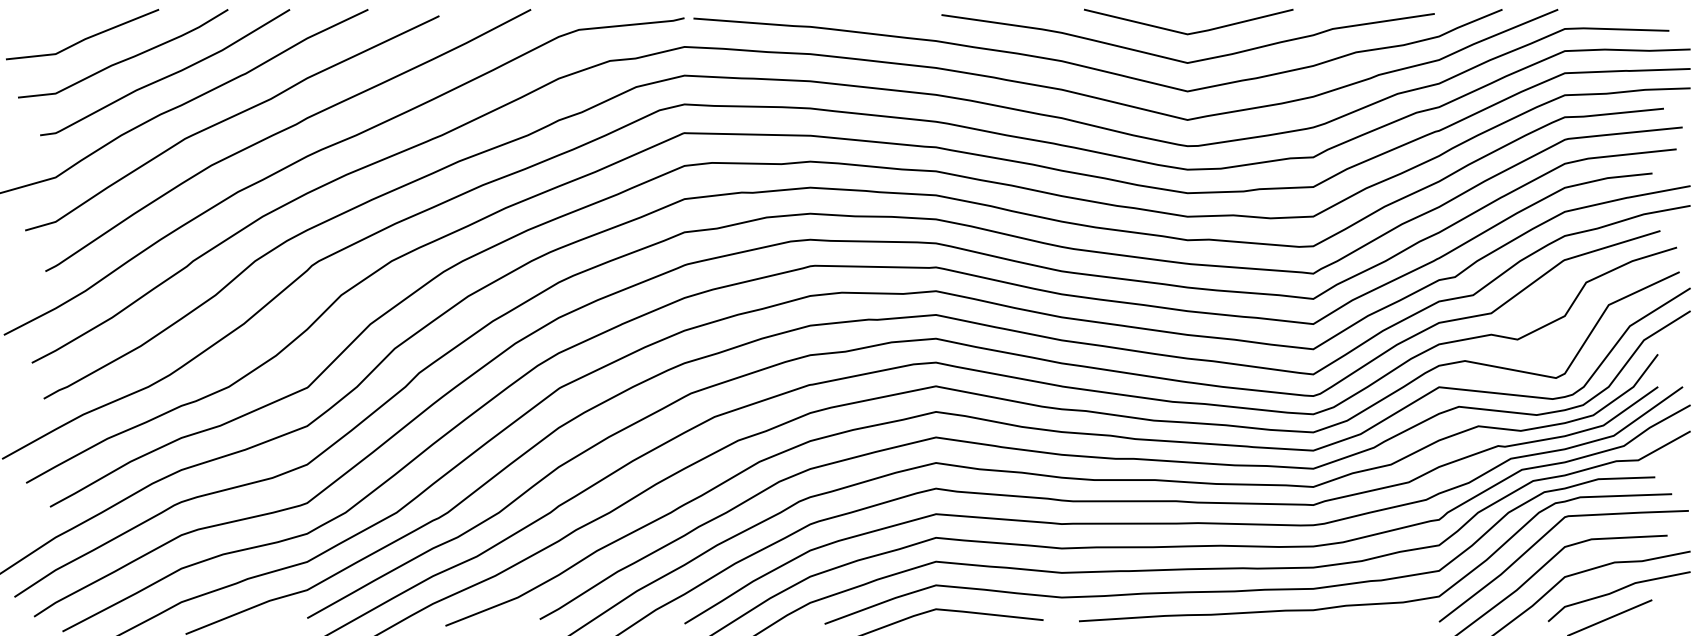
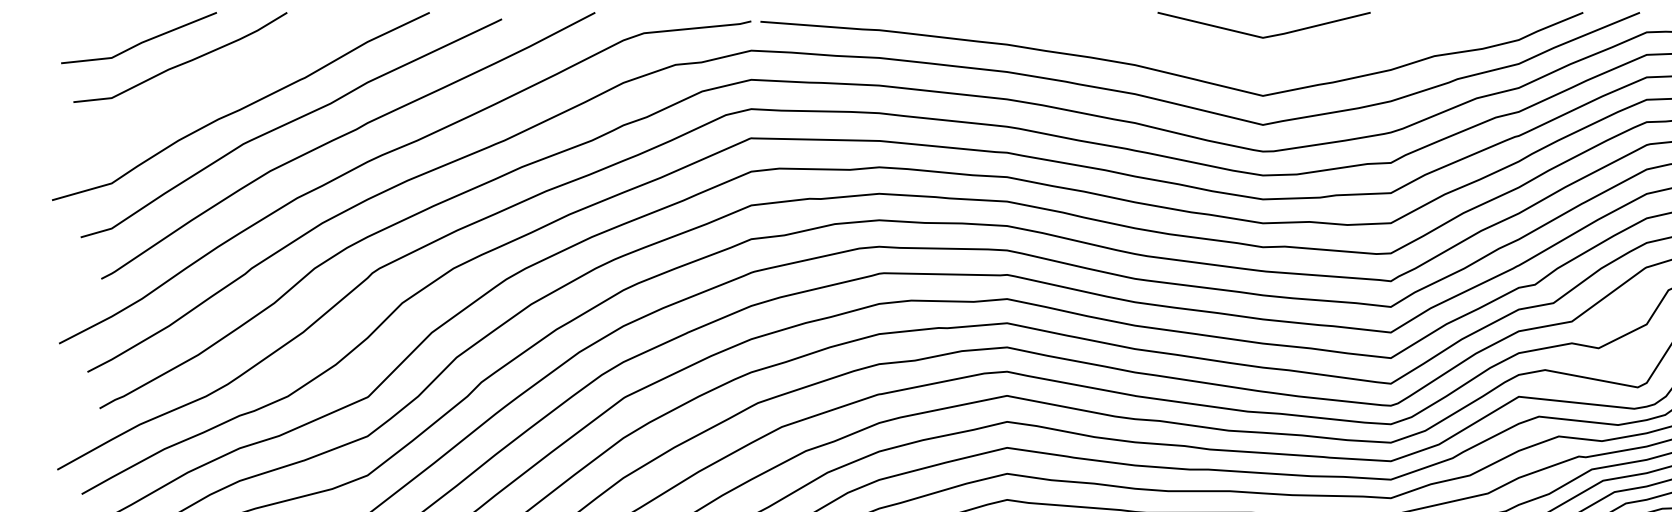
curve: (1182, 60) -> (1257, 64), removed
curve: (167, 75) -> (225, 79), removed

